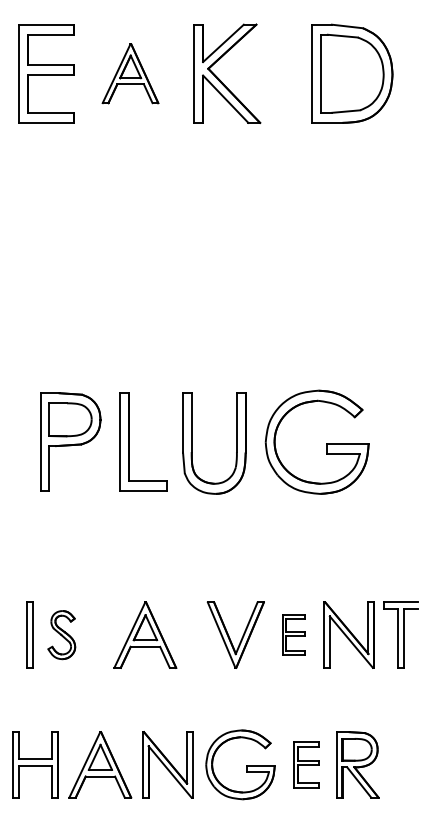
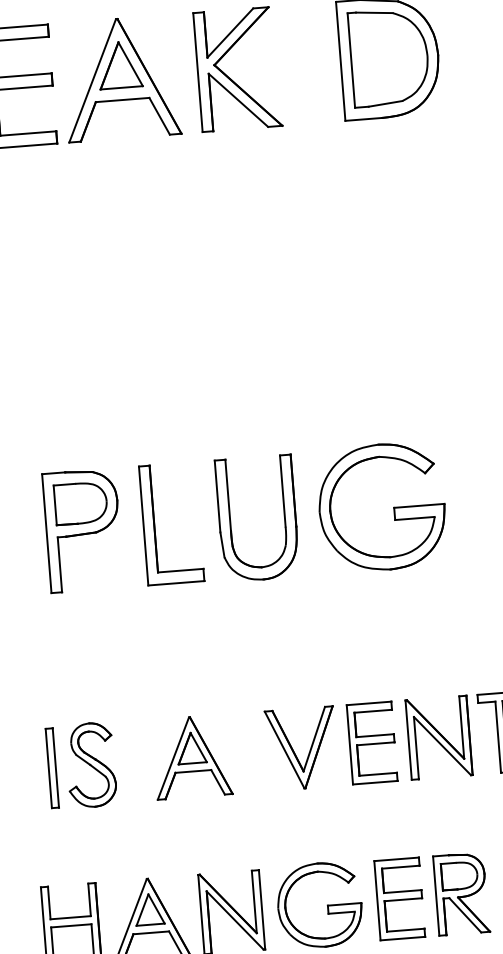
part: (130, 73) -> (120, 78), size x1.67
part: (61, 634) -> (90, 764), size x1.43
part: (293, 634) -> (371, 742), size x1.67
part: (306, 764) -> (399, 898), size x1.43

